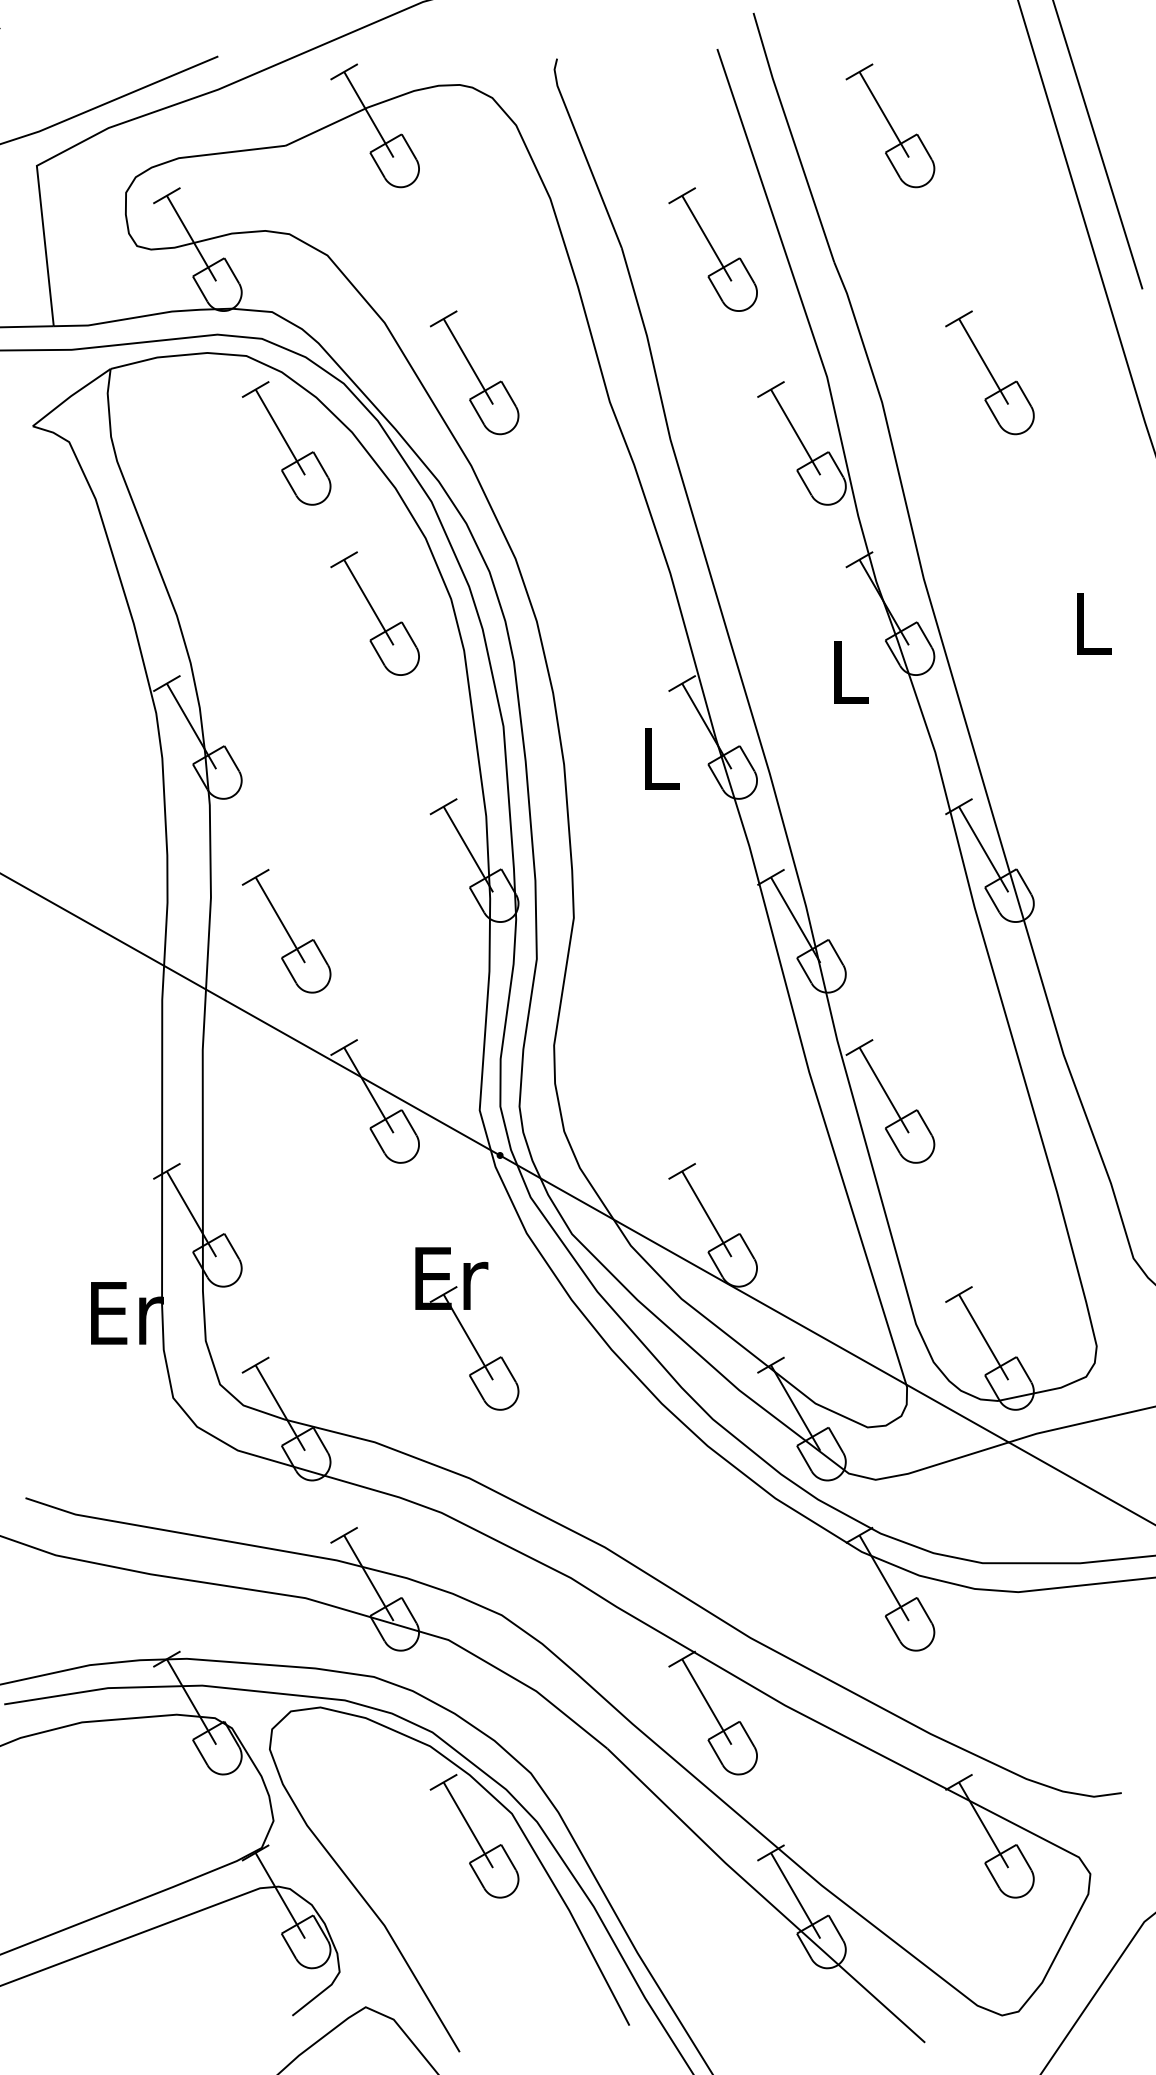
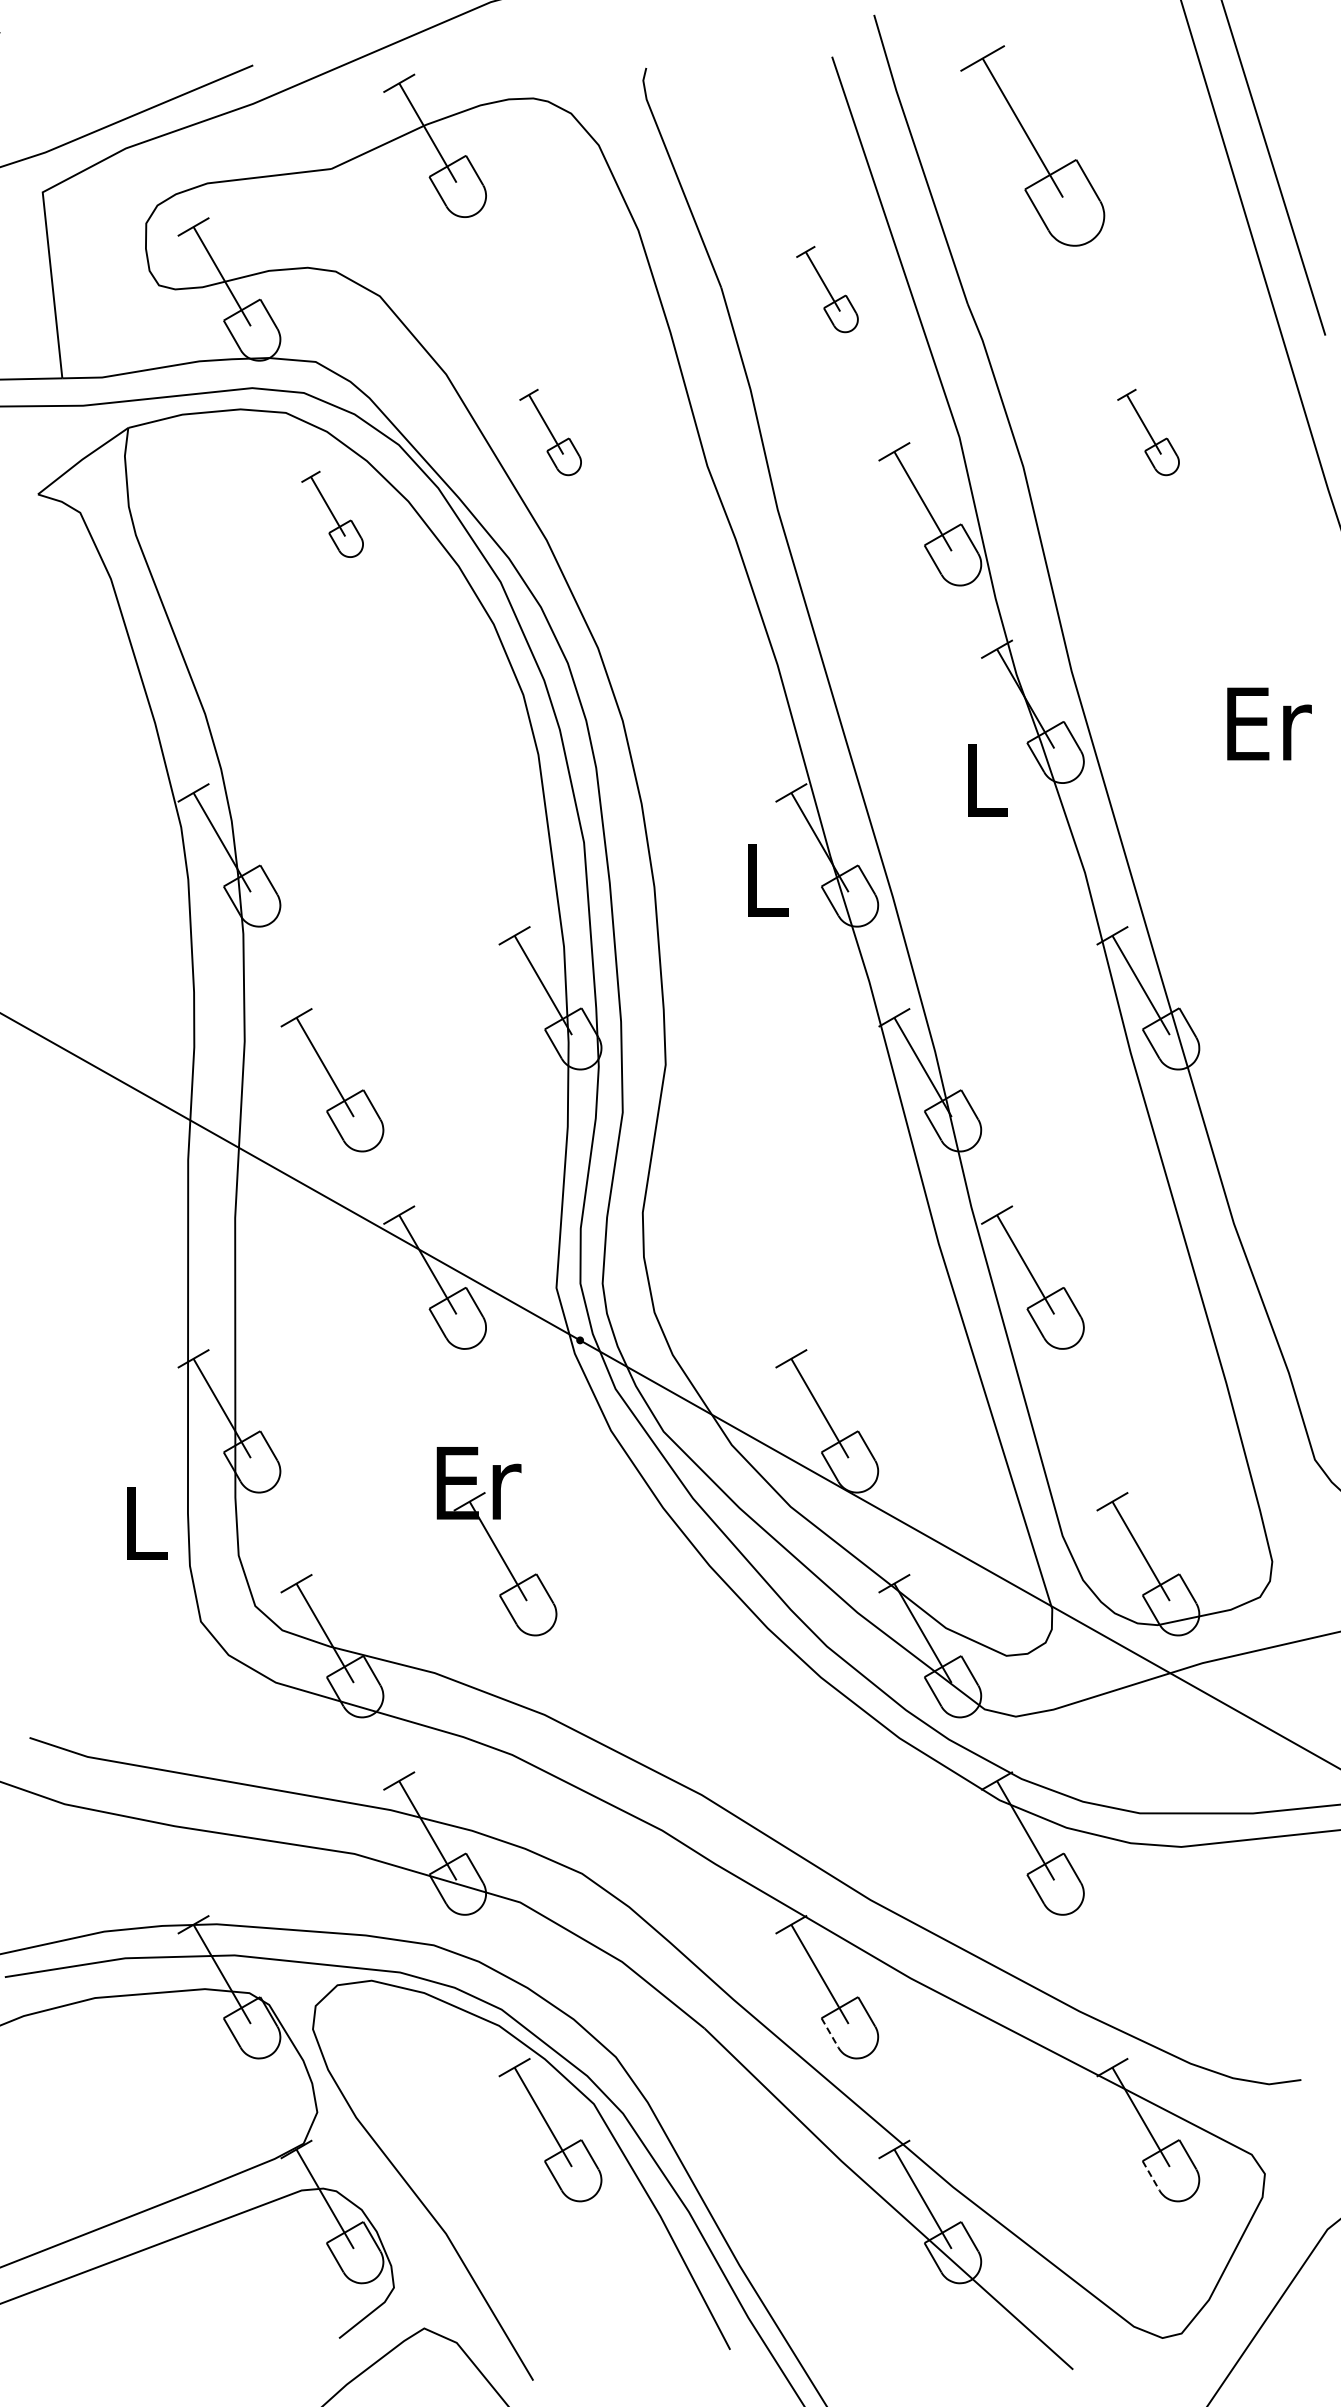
part: (890, 125) -> (1032, 145), size x1.4
part: (713, 249) -> (827, 289), size x0.6
part: (474, 372) -> (550, 432), size x0.6
part: (990, 372) -> (1148, 432), size x0.6
part: (286, 443) -> (332, 514), size x0.6
part: (374, 613) -> (434, 711), removed
text: (1094, 623) -> (1269, 723), L -> Er
text: (127, 1313) -> (147, 1523), Er -> L
part: (466, 1328) -> (496, 1541), moved
line: (715, 1752) -> (830, 2032), solid -> dashed
line: (992, 1875) -> (1151, 2175), solid -> dashed

